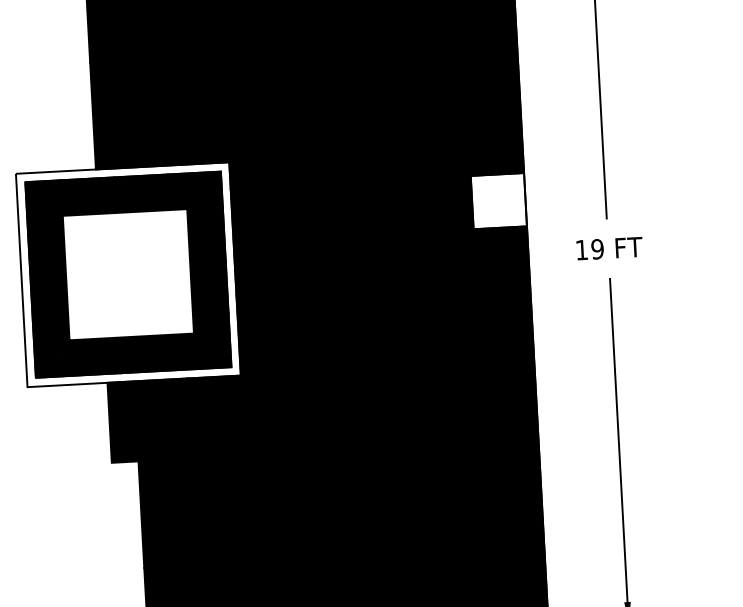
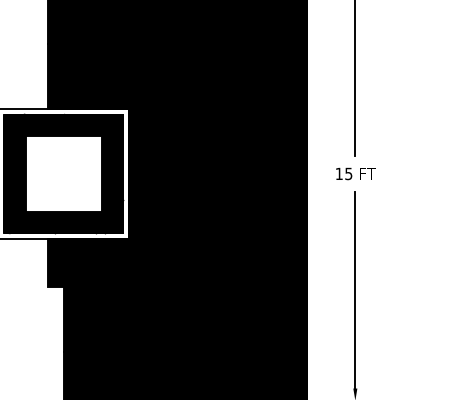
fill: (498, 201) -> (290, 141), added
text: (597, 248) -> (348, 173), 19 -> 15

